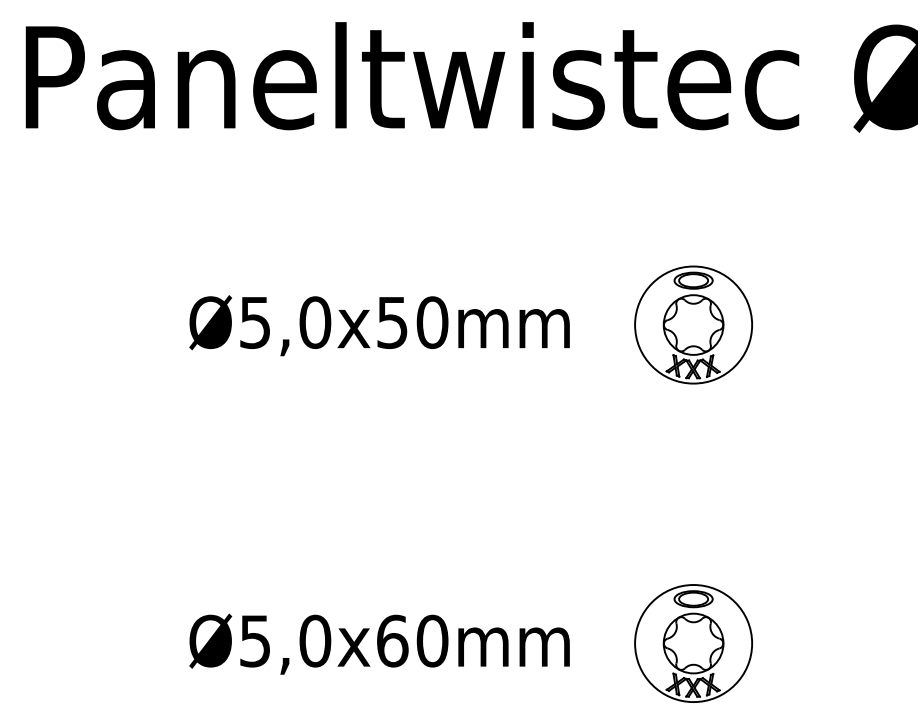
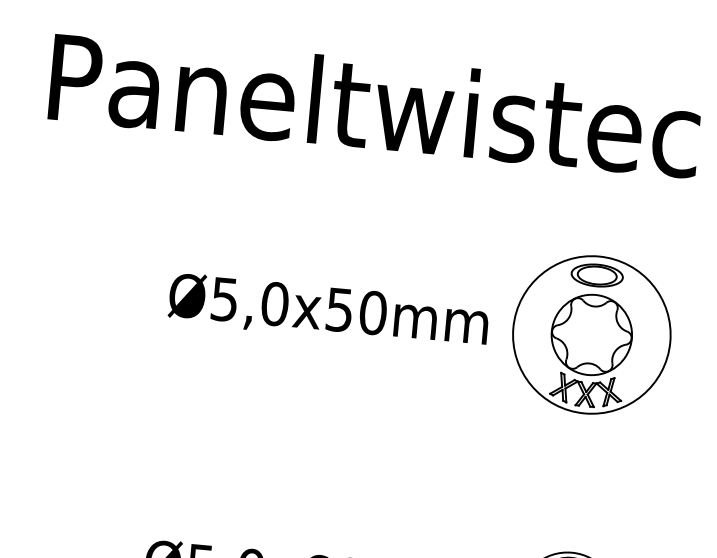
part: (693, 324) -> (591, 334), size x1.6

